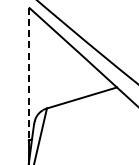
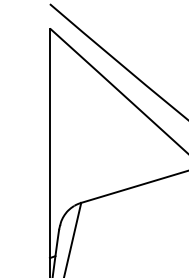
line: (28, 74) -> (49, 144), dashed -> solid

